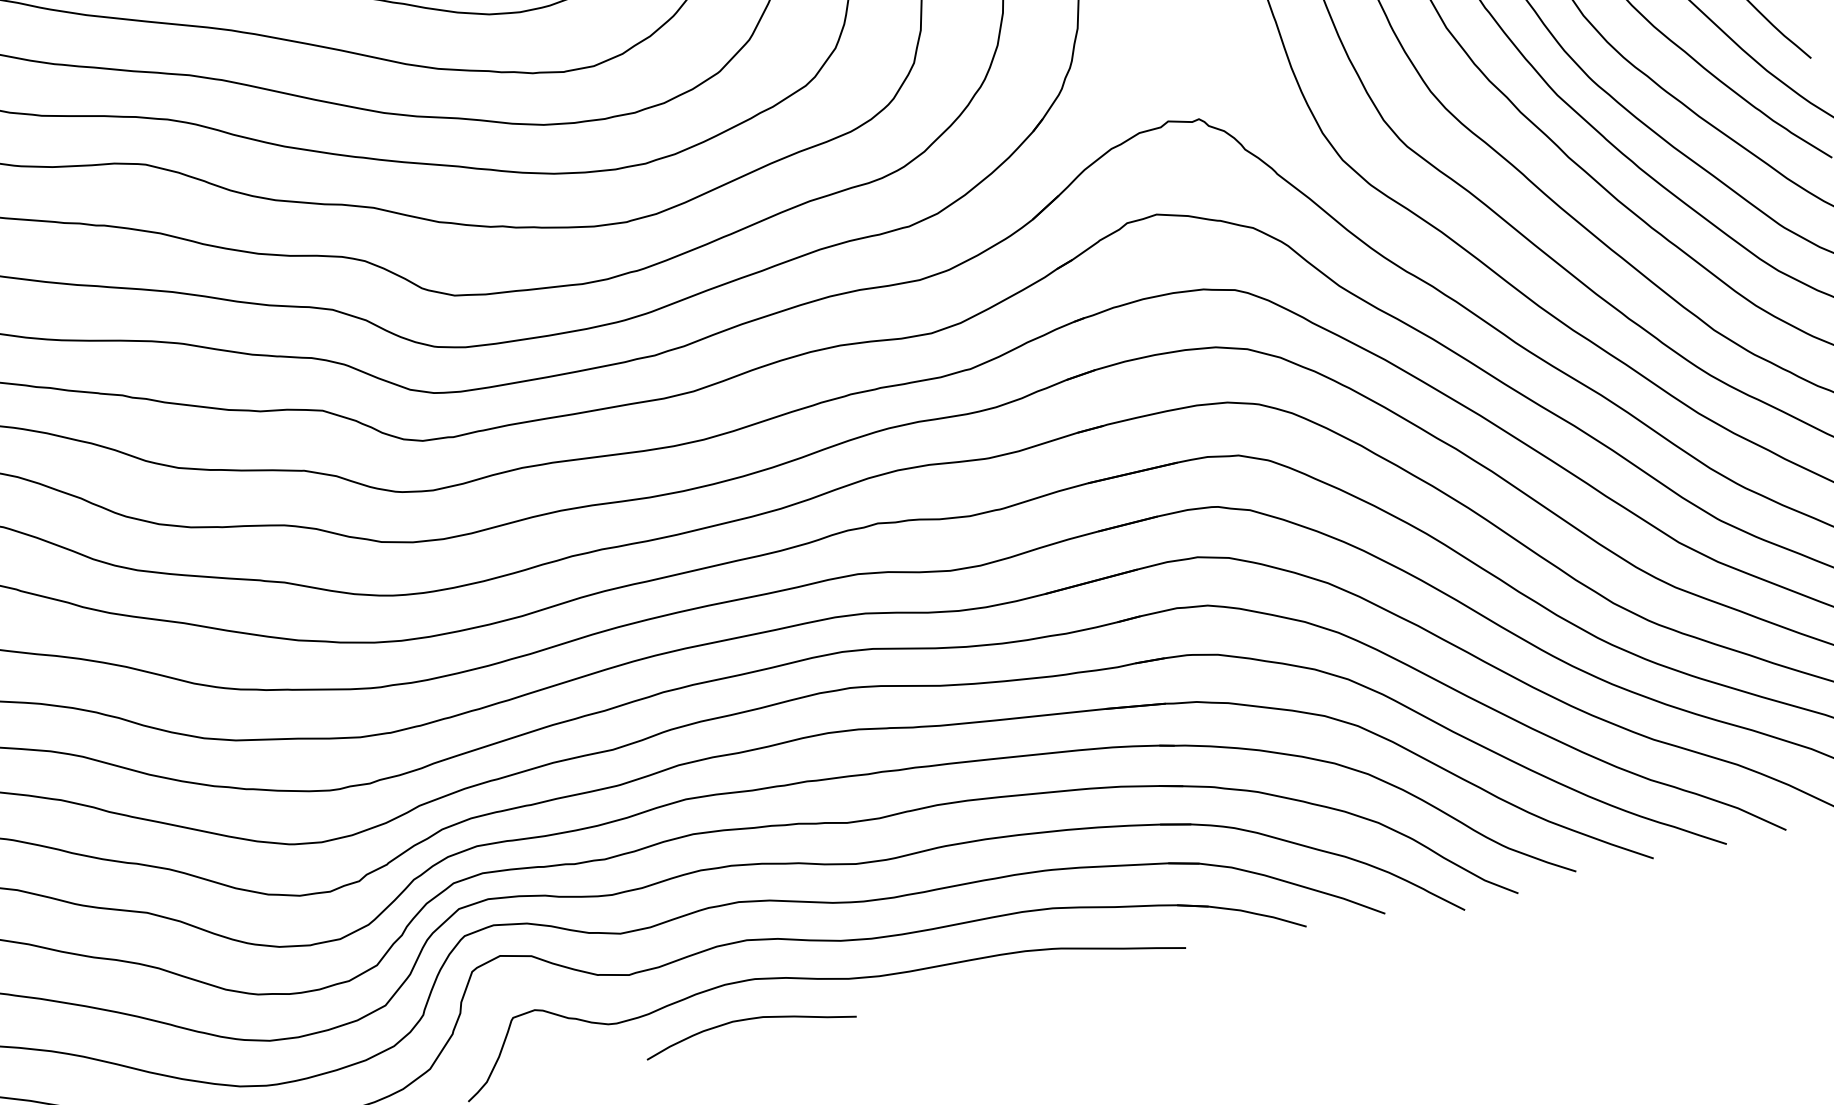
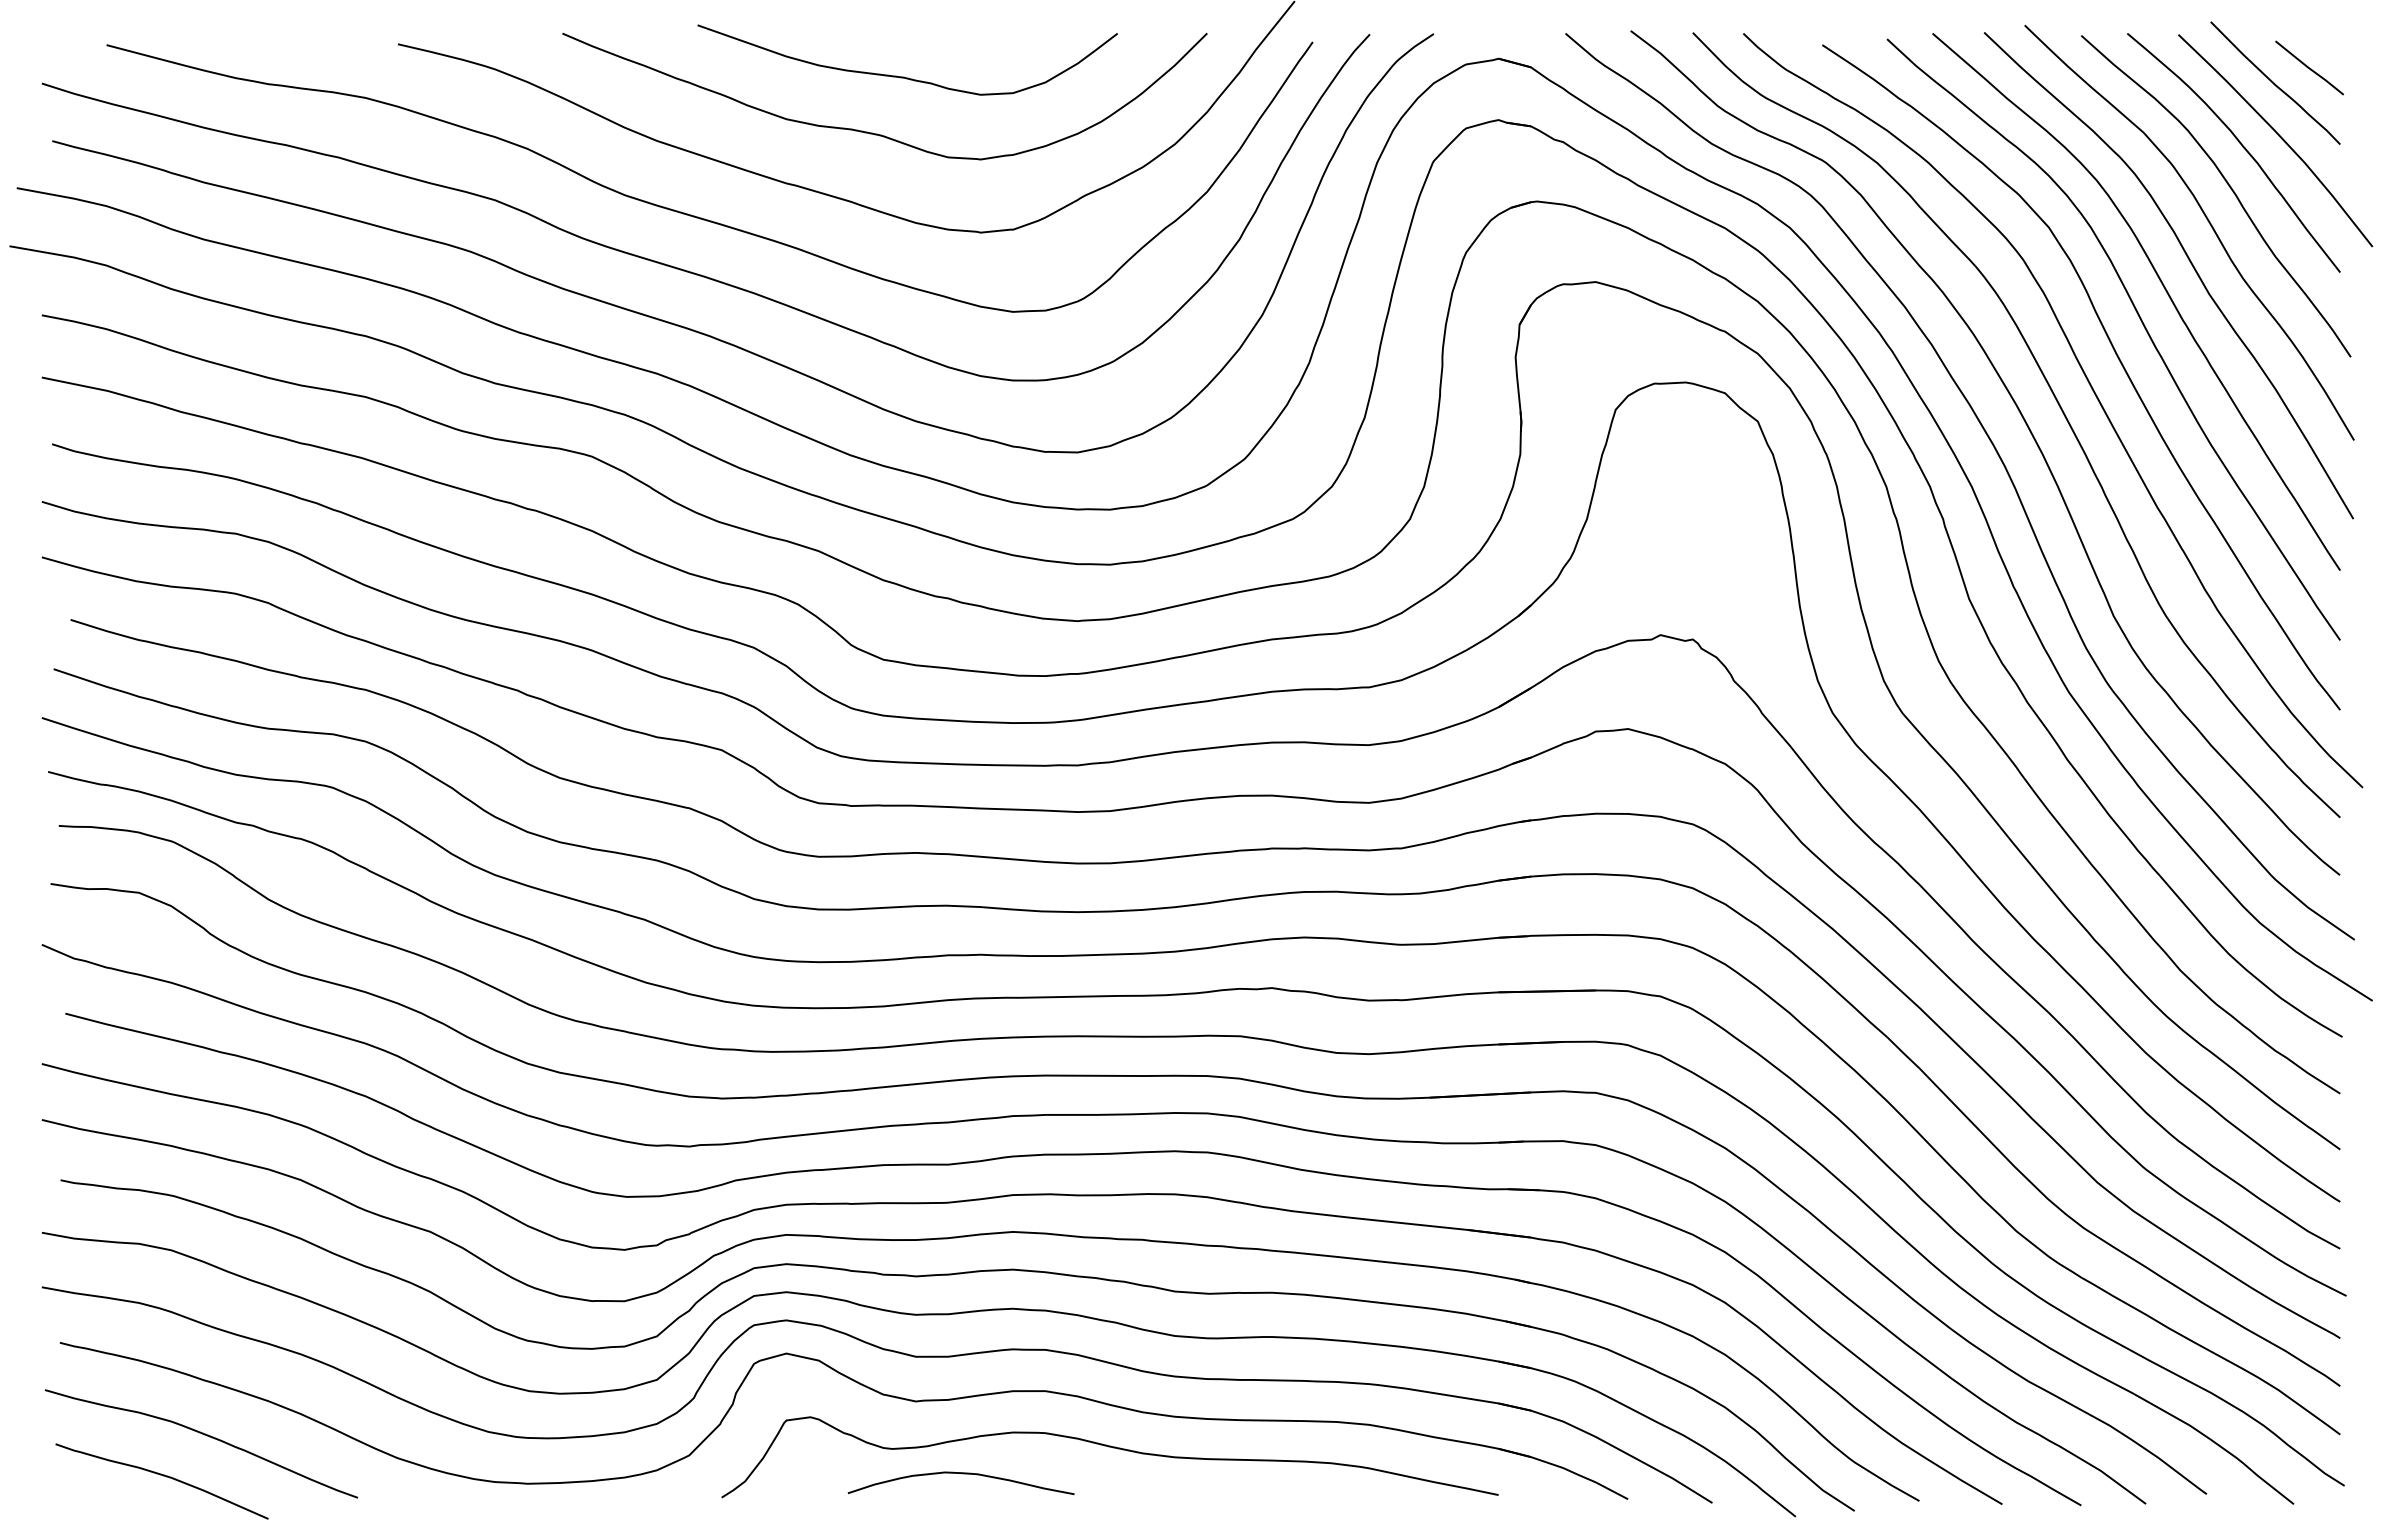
curve: (748, 1020) -> (961, 1474), moved

